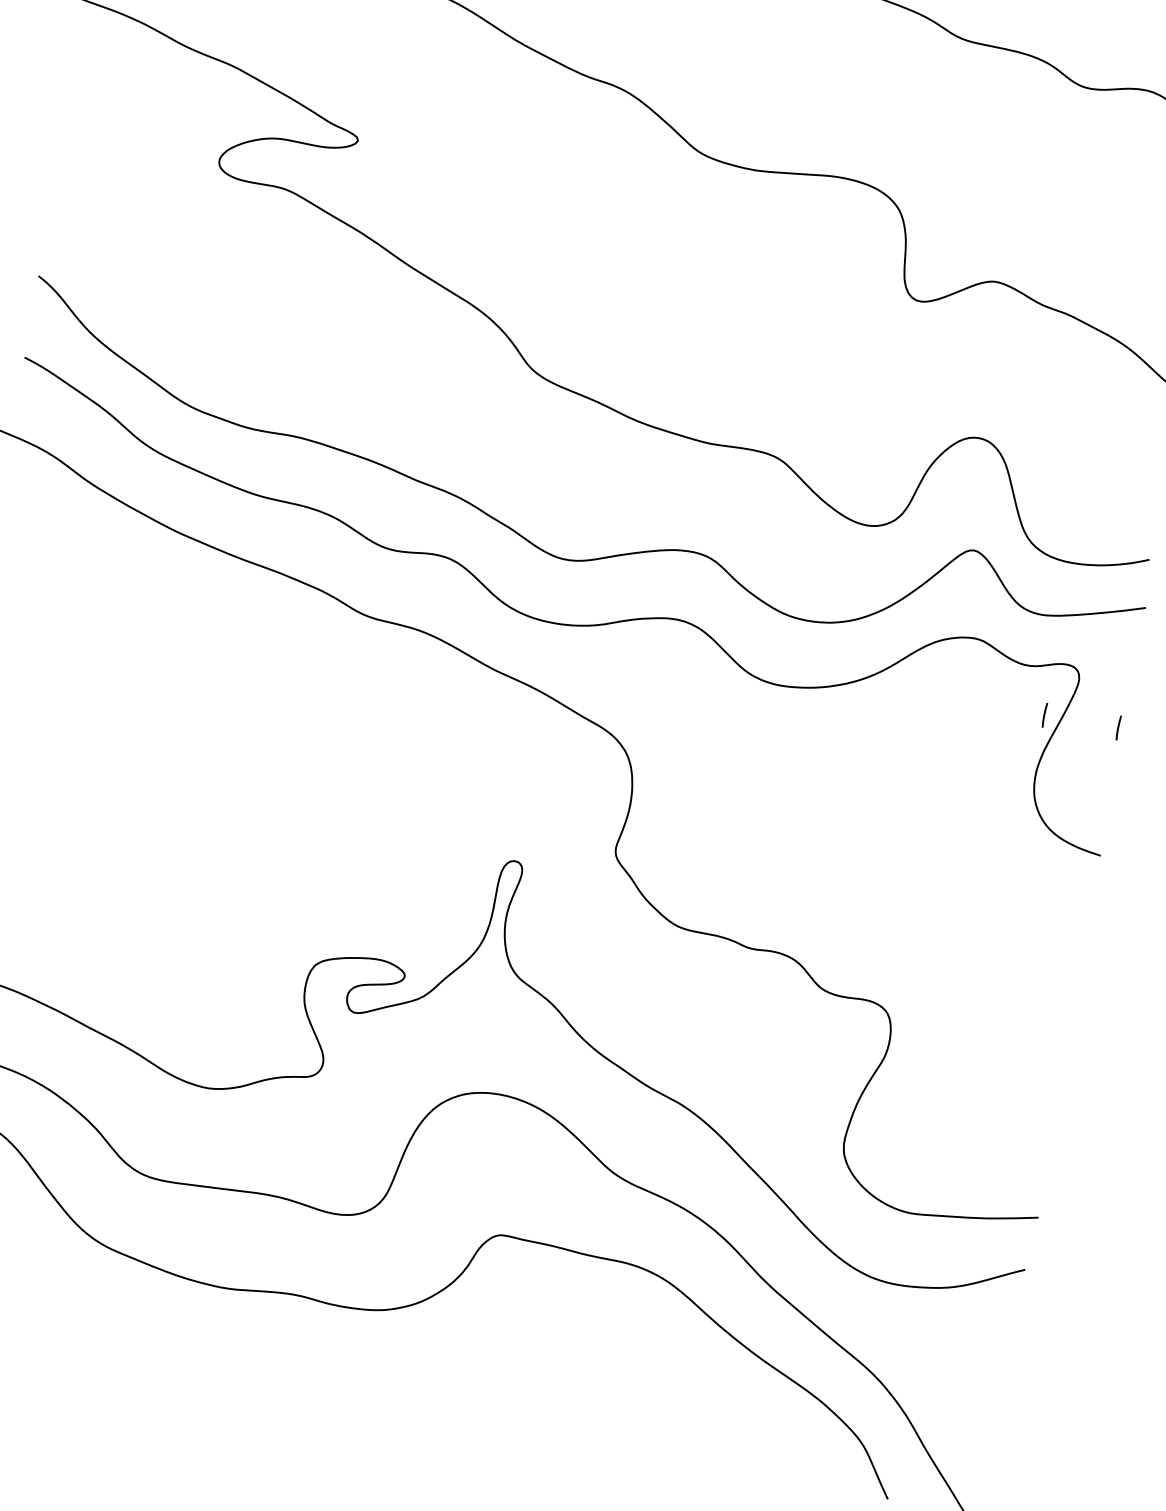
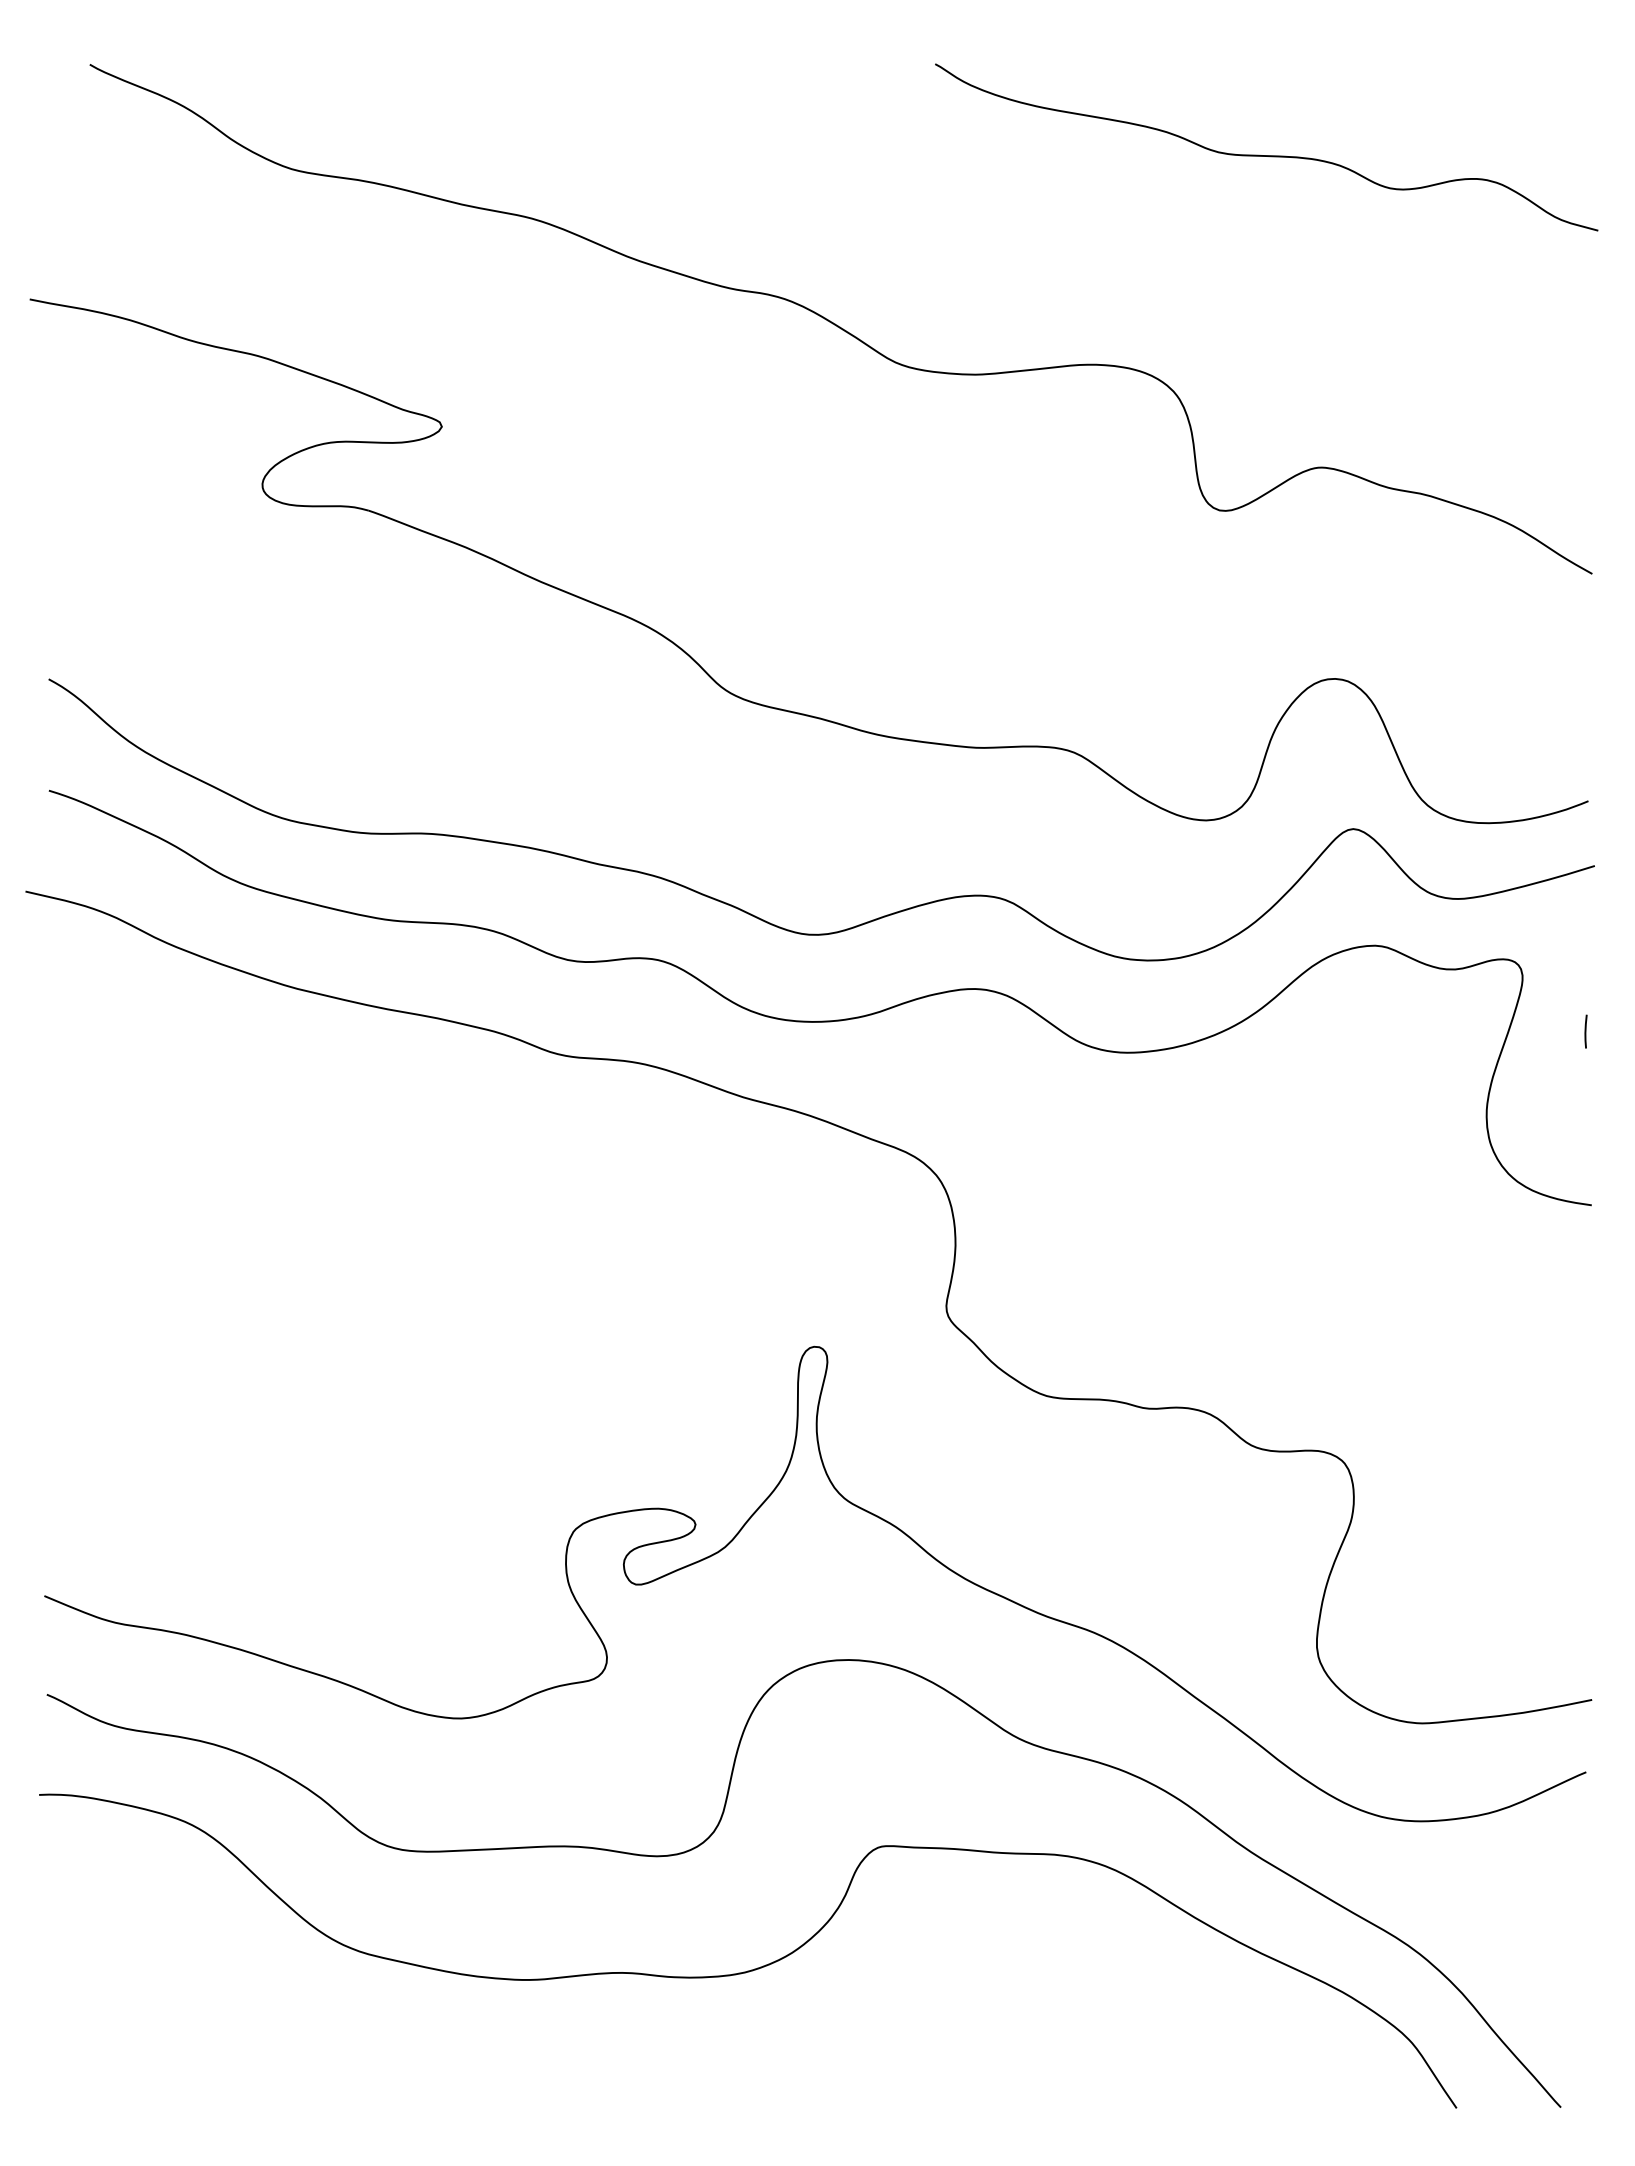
line: (1044, 715) -> (1484, 1031), removed

